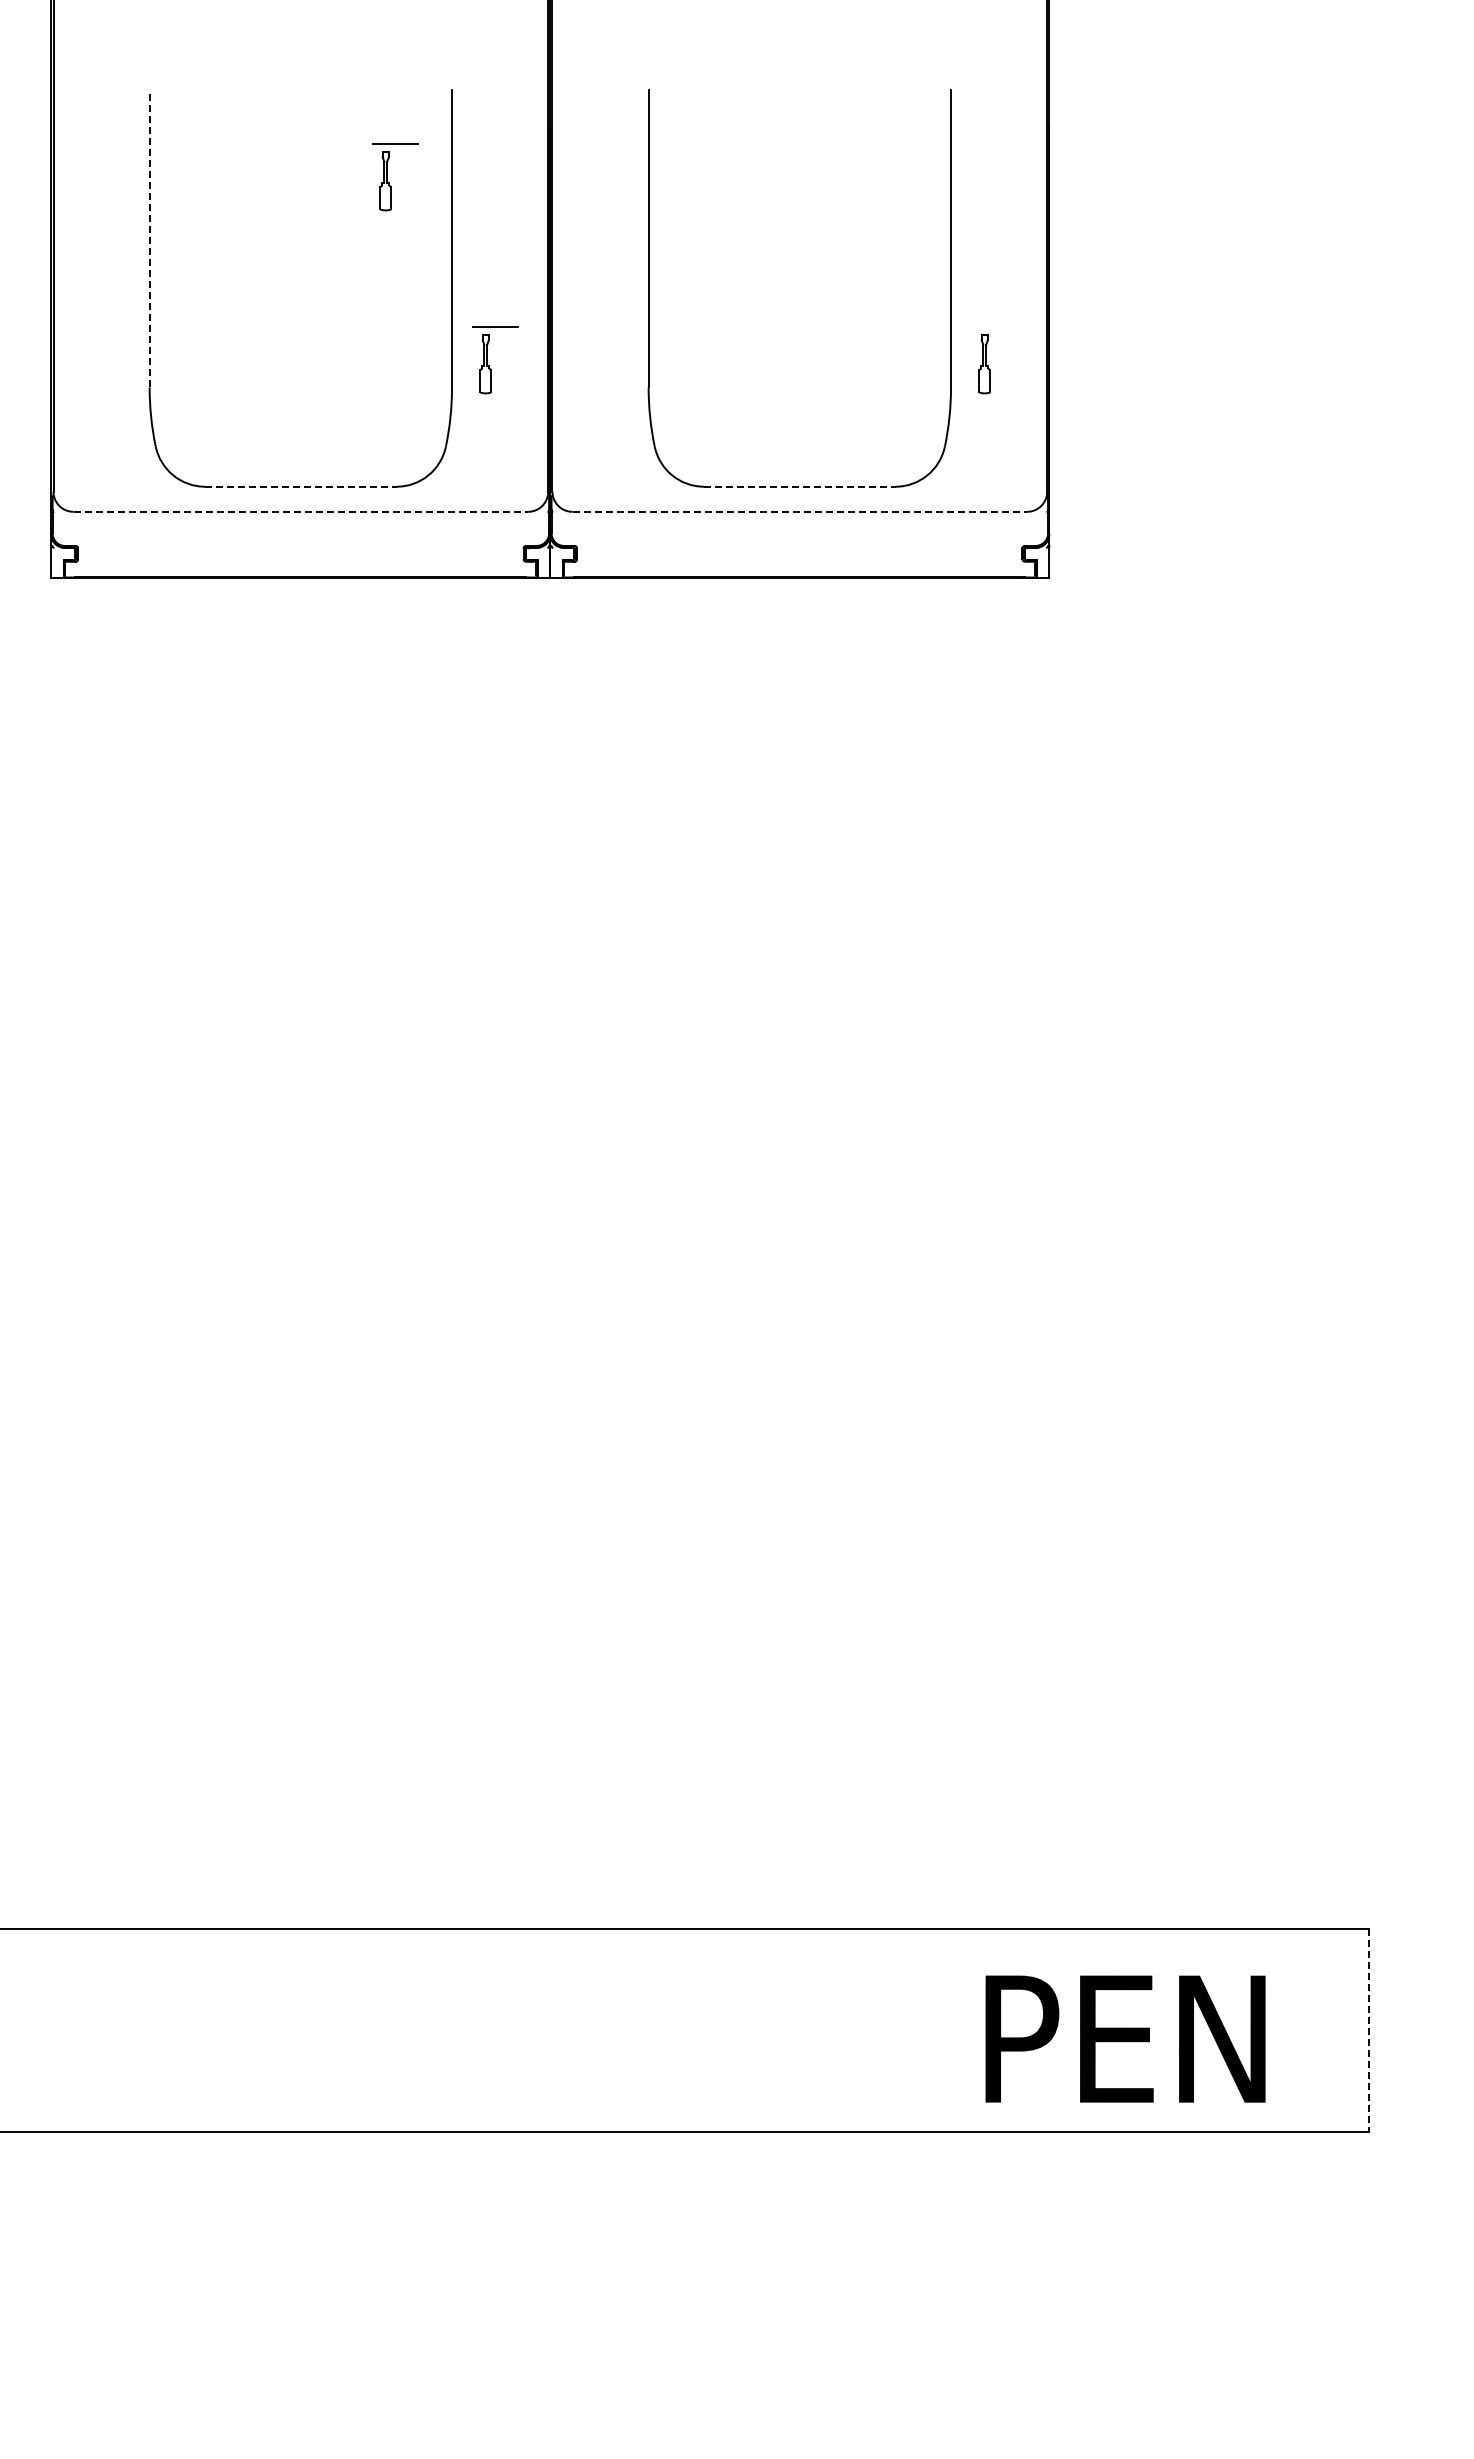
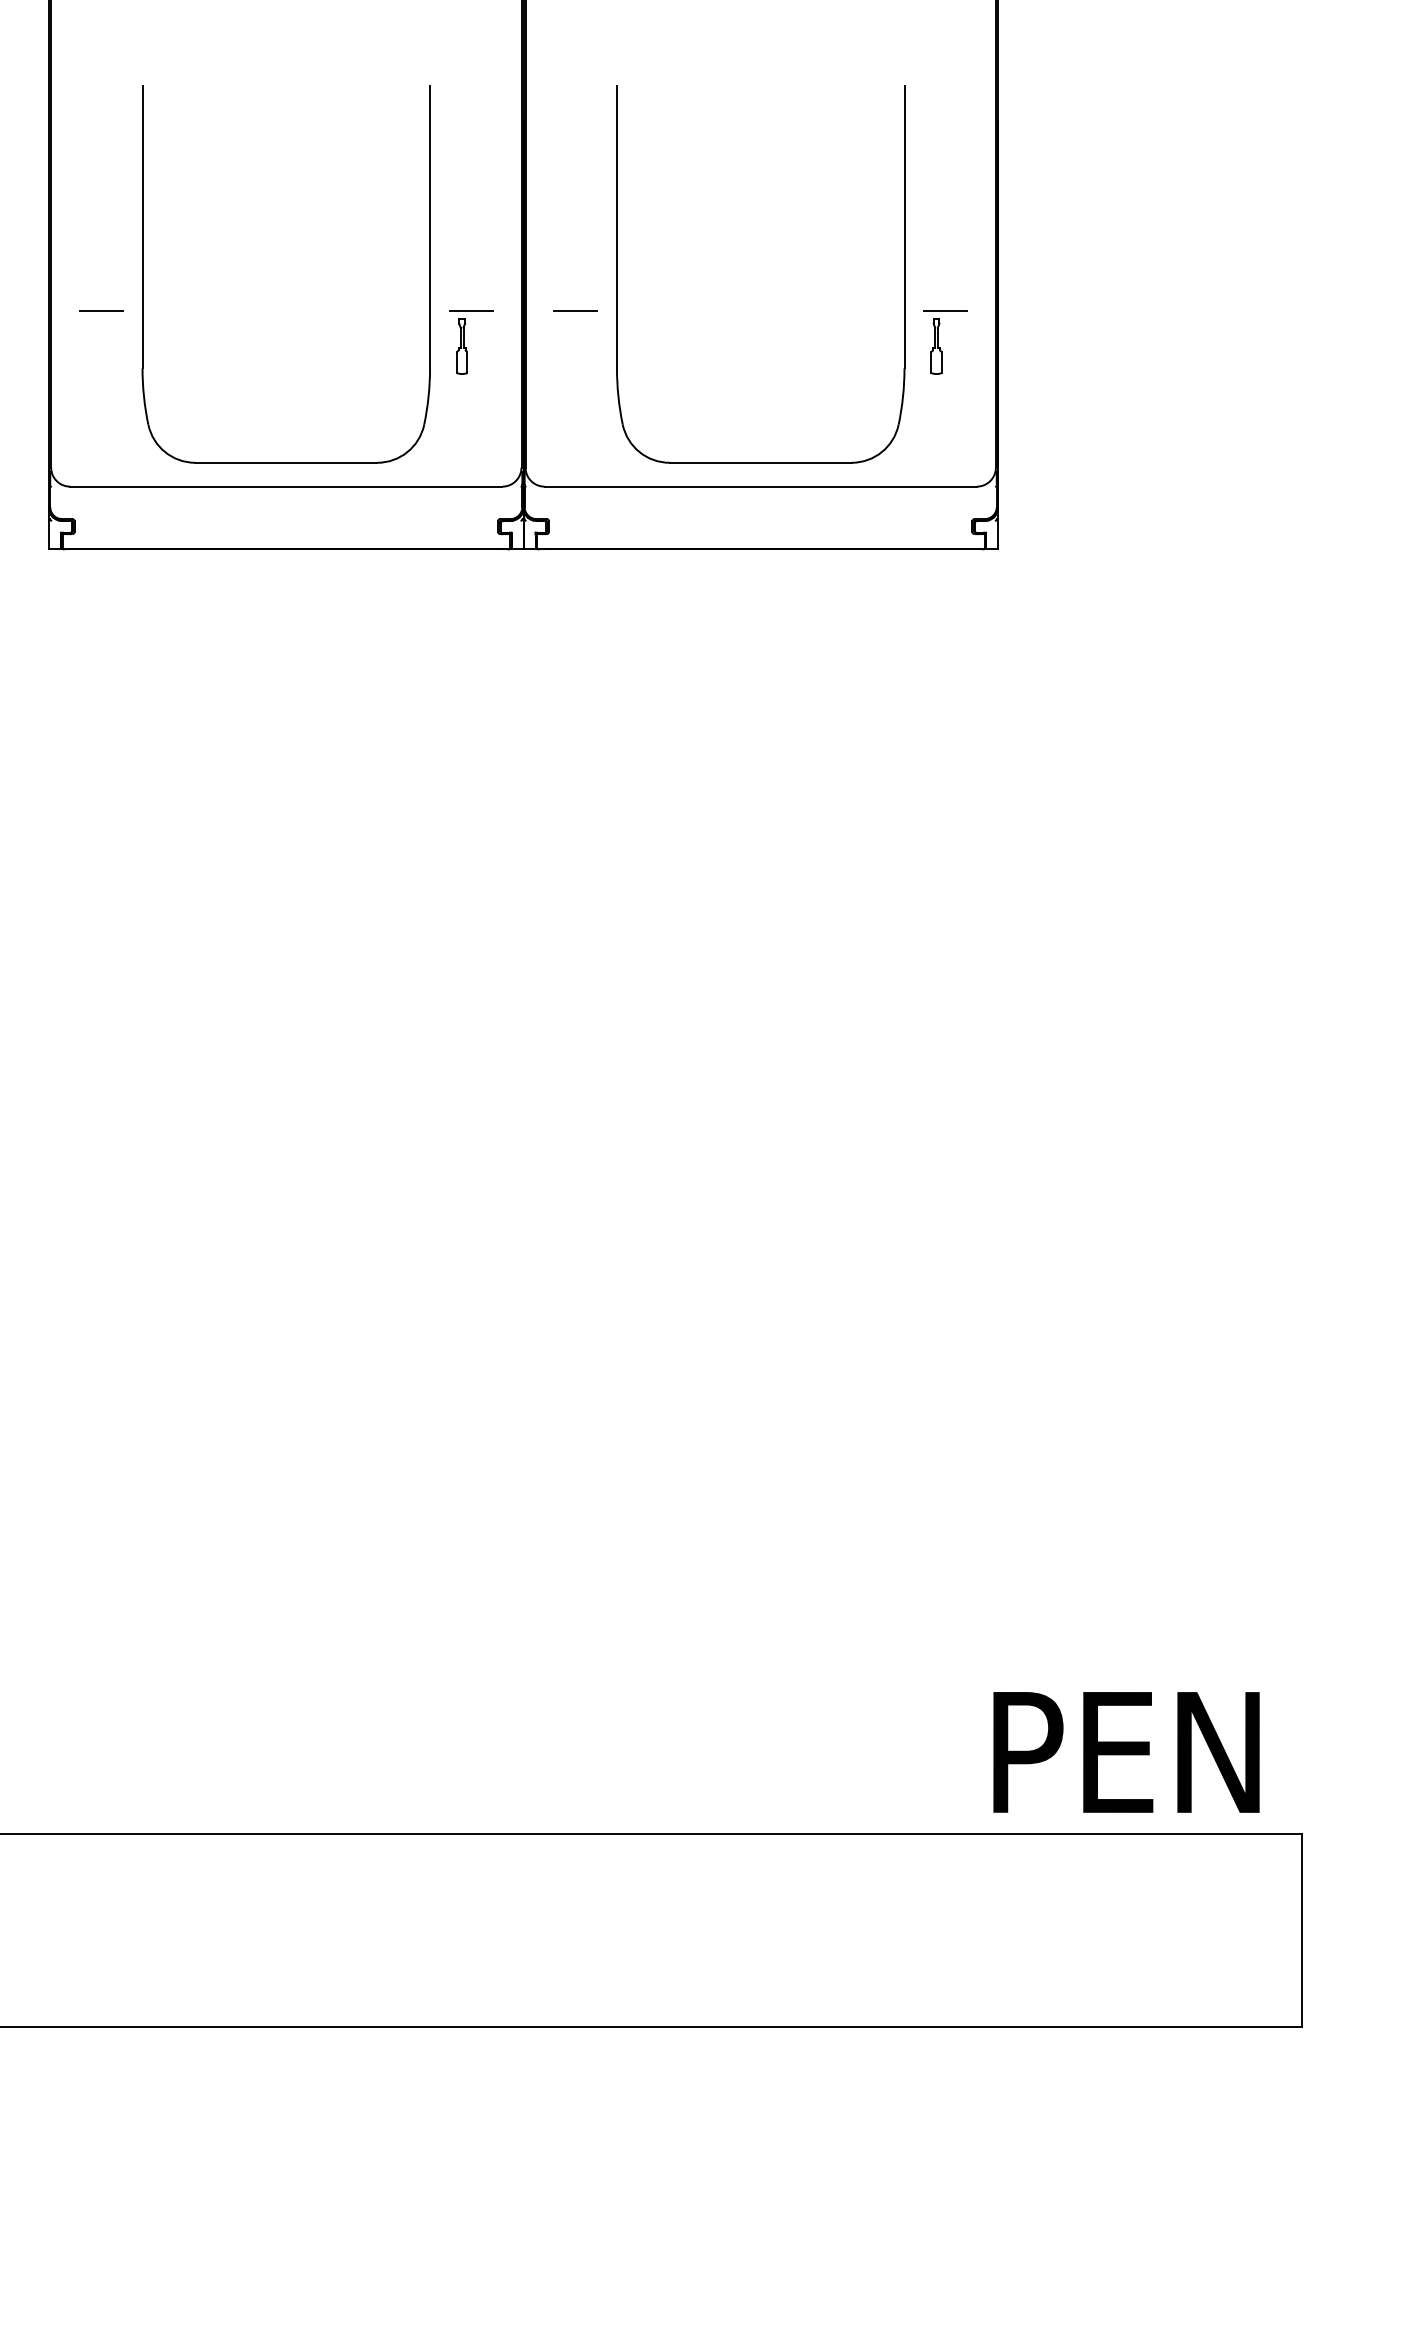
part: (389, 182) -> (370, 173), removed
line: (149, 238) -> (142, 226), dashed -> solid
line: (105, 326) -> (100, 310), added
line: (604, 326) -> (575, 310), added
line: (994, 326) -> (945, 310), added
line: (300, 486) -> (285, 462), dashed -> solid
line: (799, 486) -> (760, 462), dashed -> solid
line: (301, 511) -> (286, 486), dashed -> solid
line: (800, 511) -> (761, 486), dashed -> solid
line: (1368, 2030) -> (1301, 1930), dashed -> solid
text: (1125, 2038) -> (1126, 1751), moved

